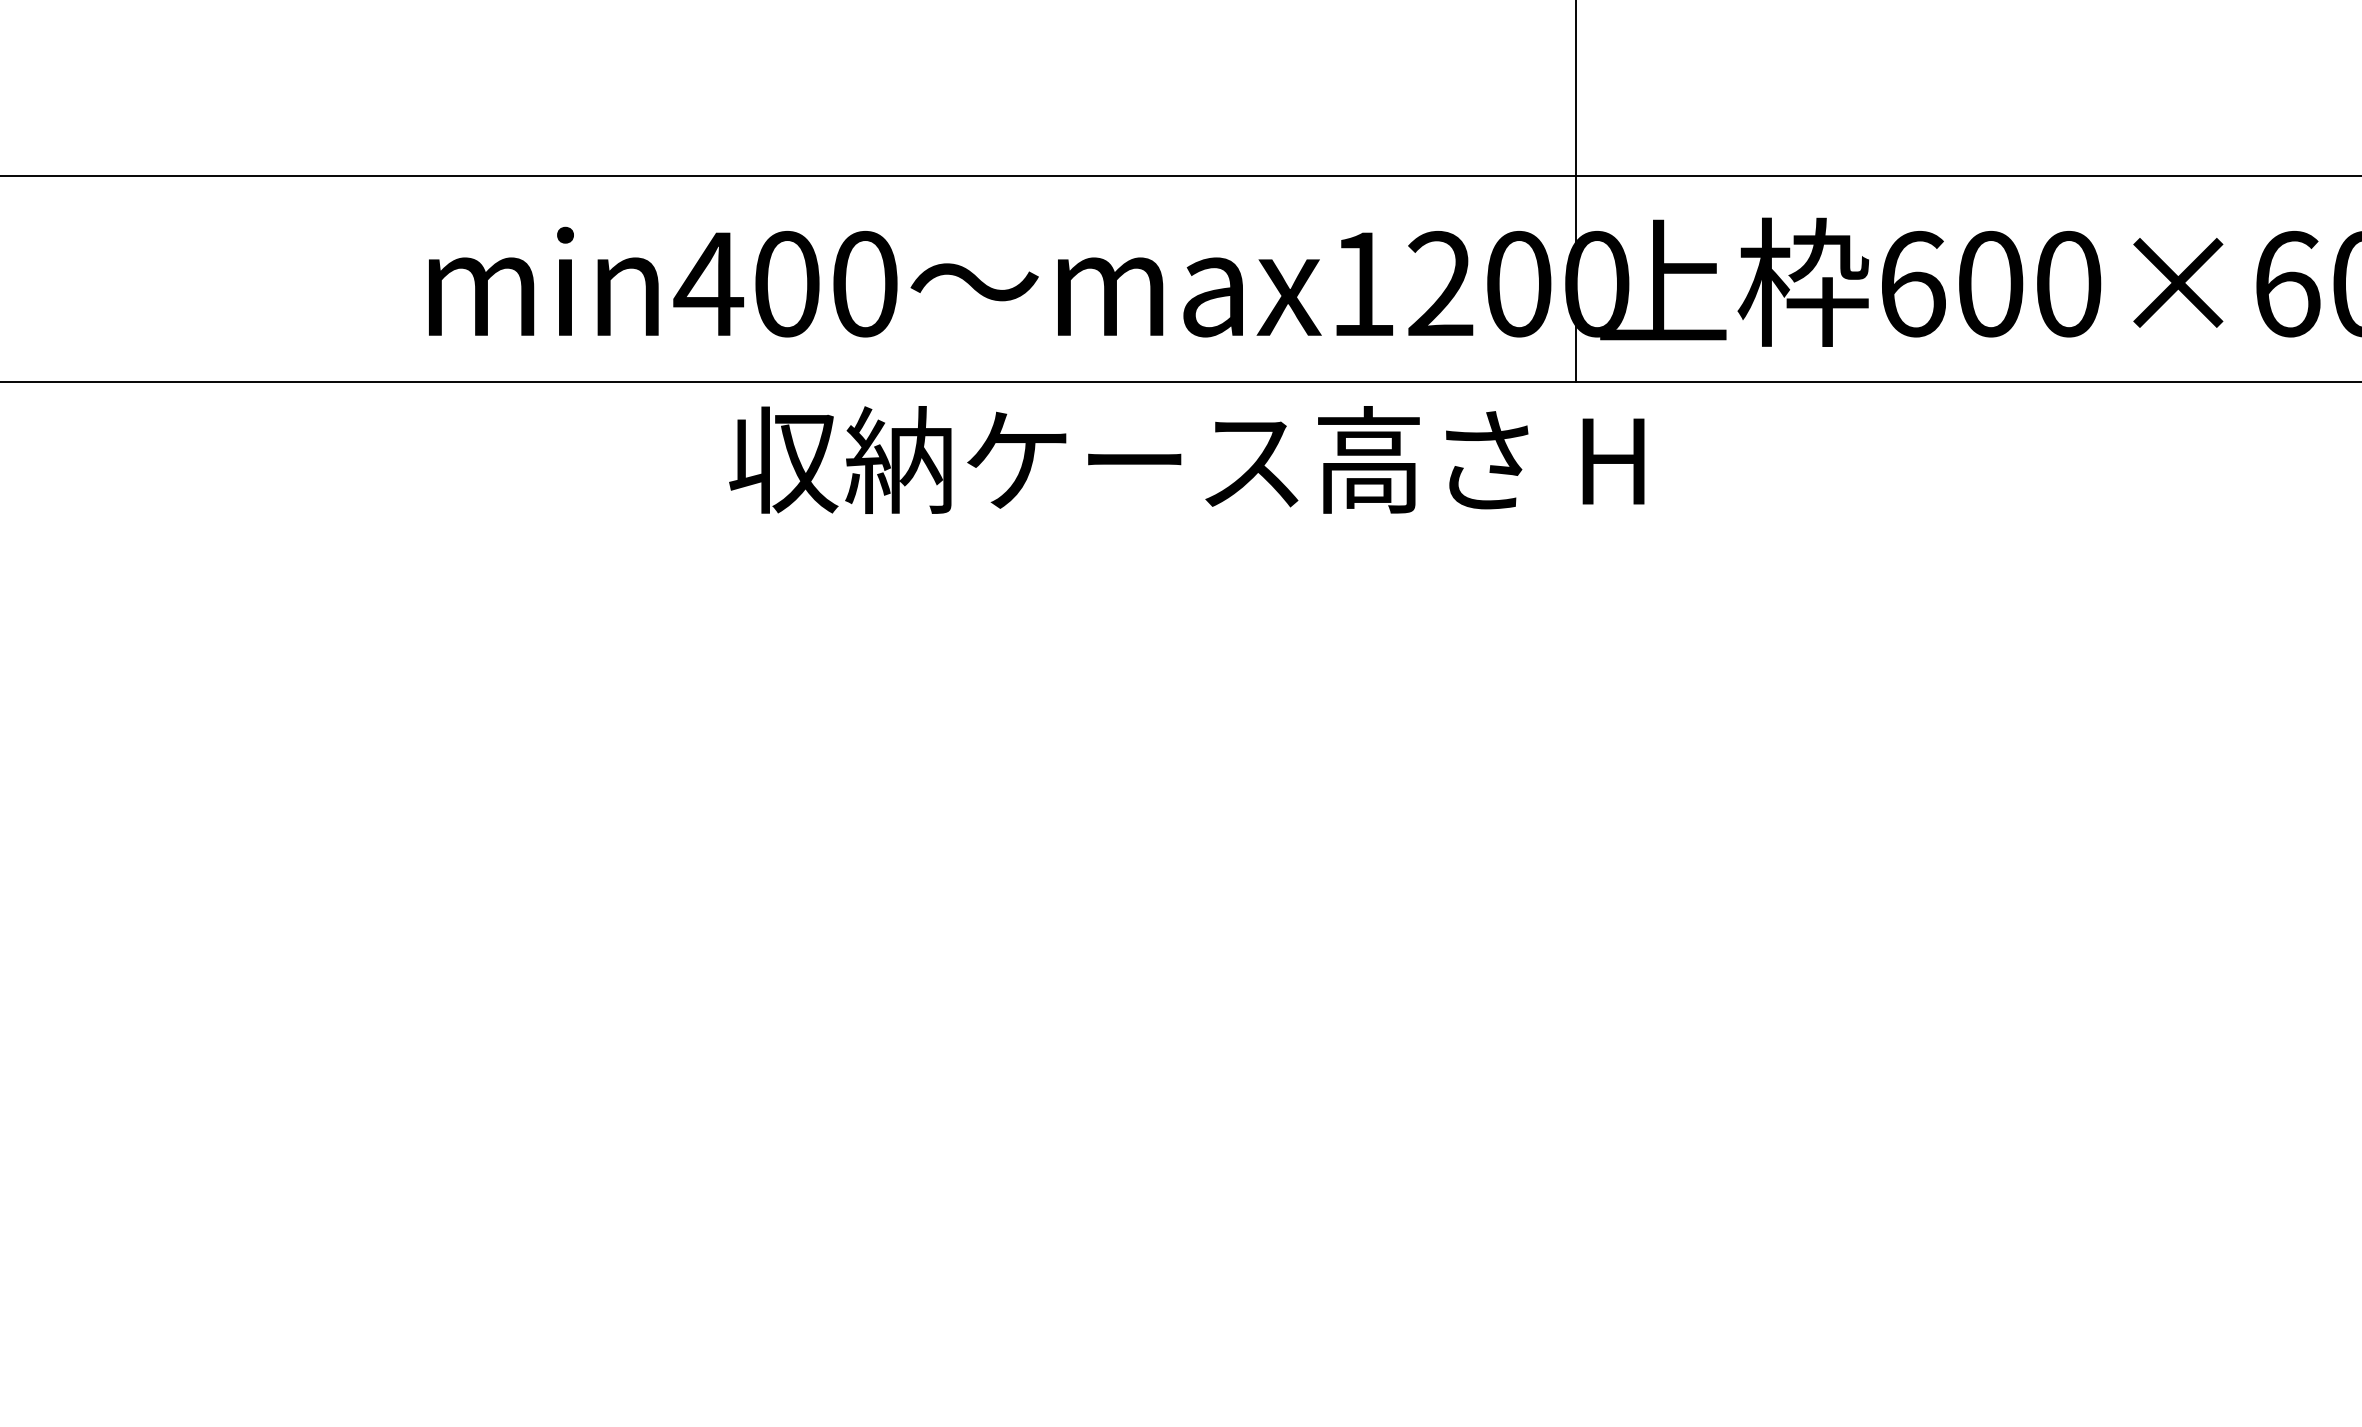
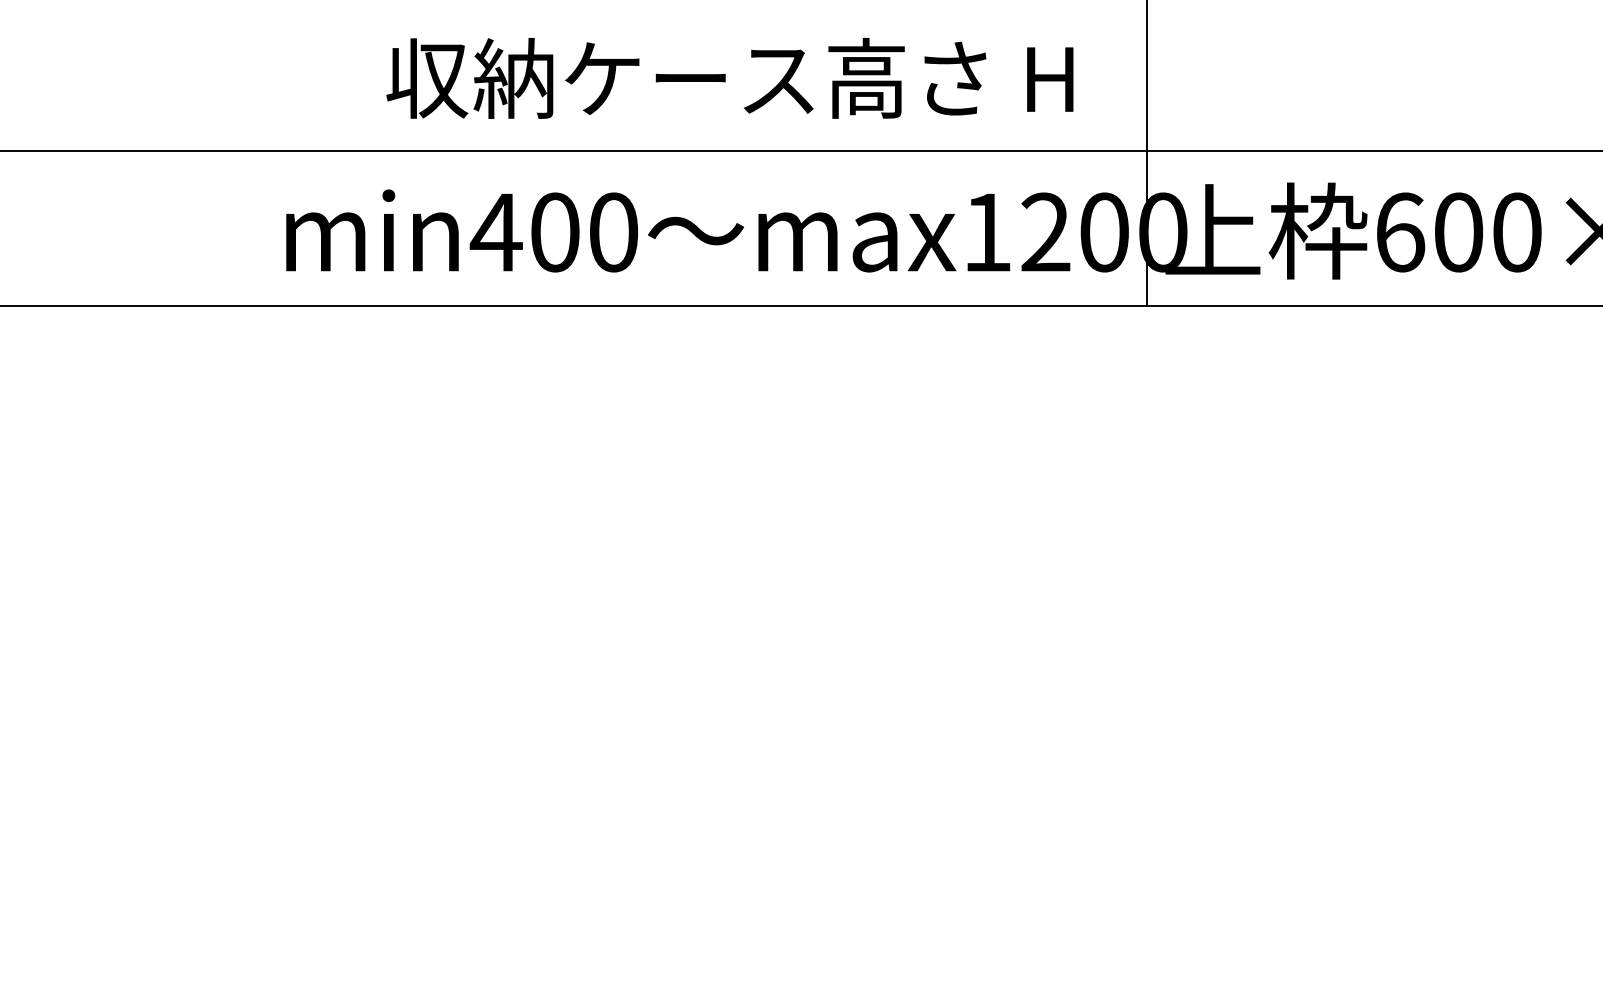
text: (1186, 459) -> (729, 78), moved

